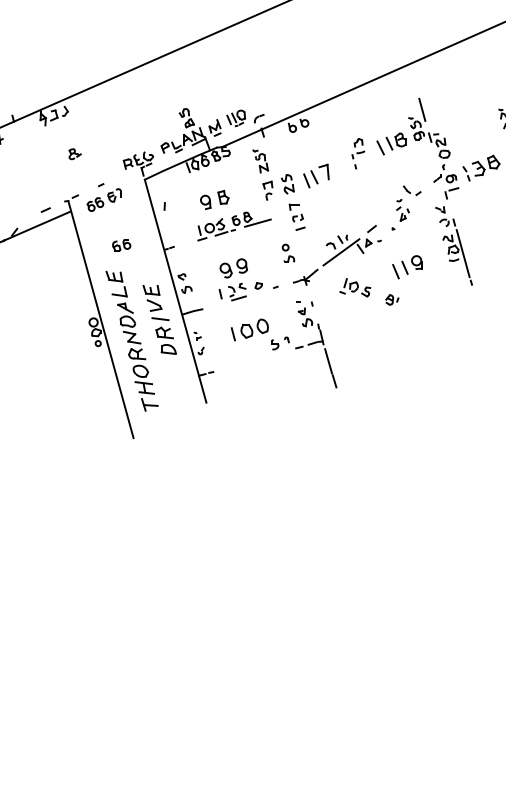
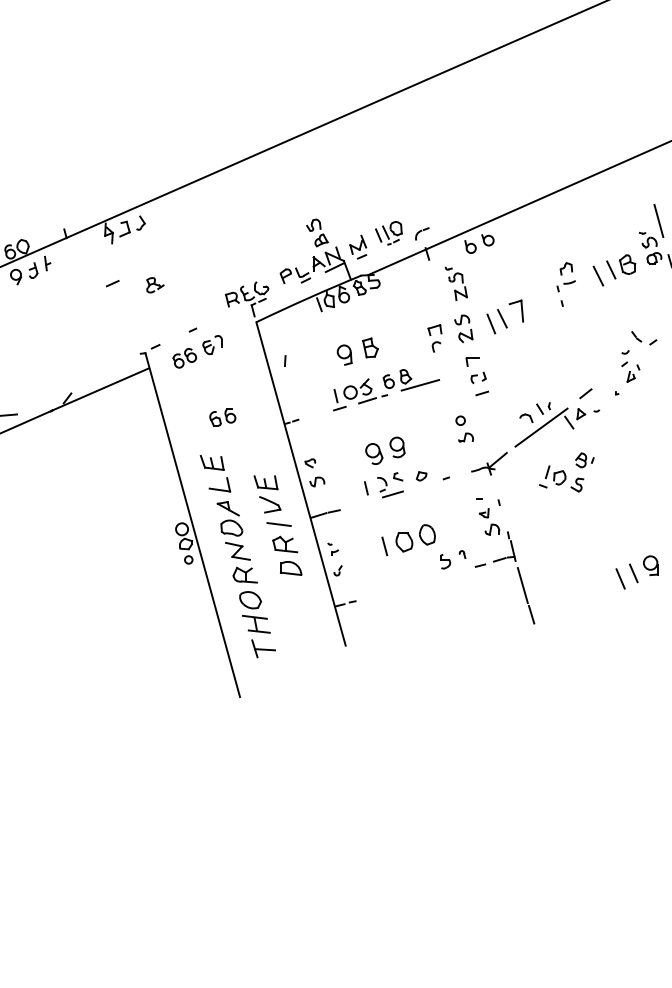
part: (260, 161) -> (456, 284), moved
line: (45, 209) -> (112, 282), moved
part: (407, 267) -> (637, 572), moved
part: (392, 299) -> (585, 459), moved

